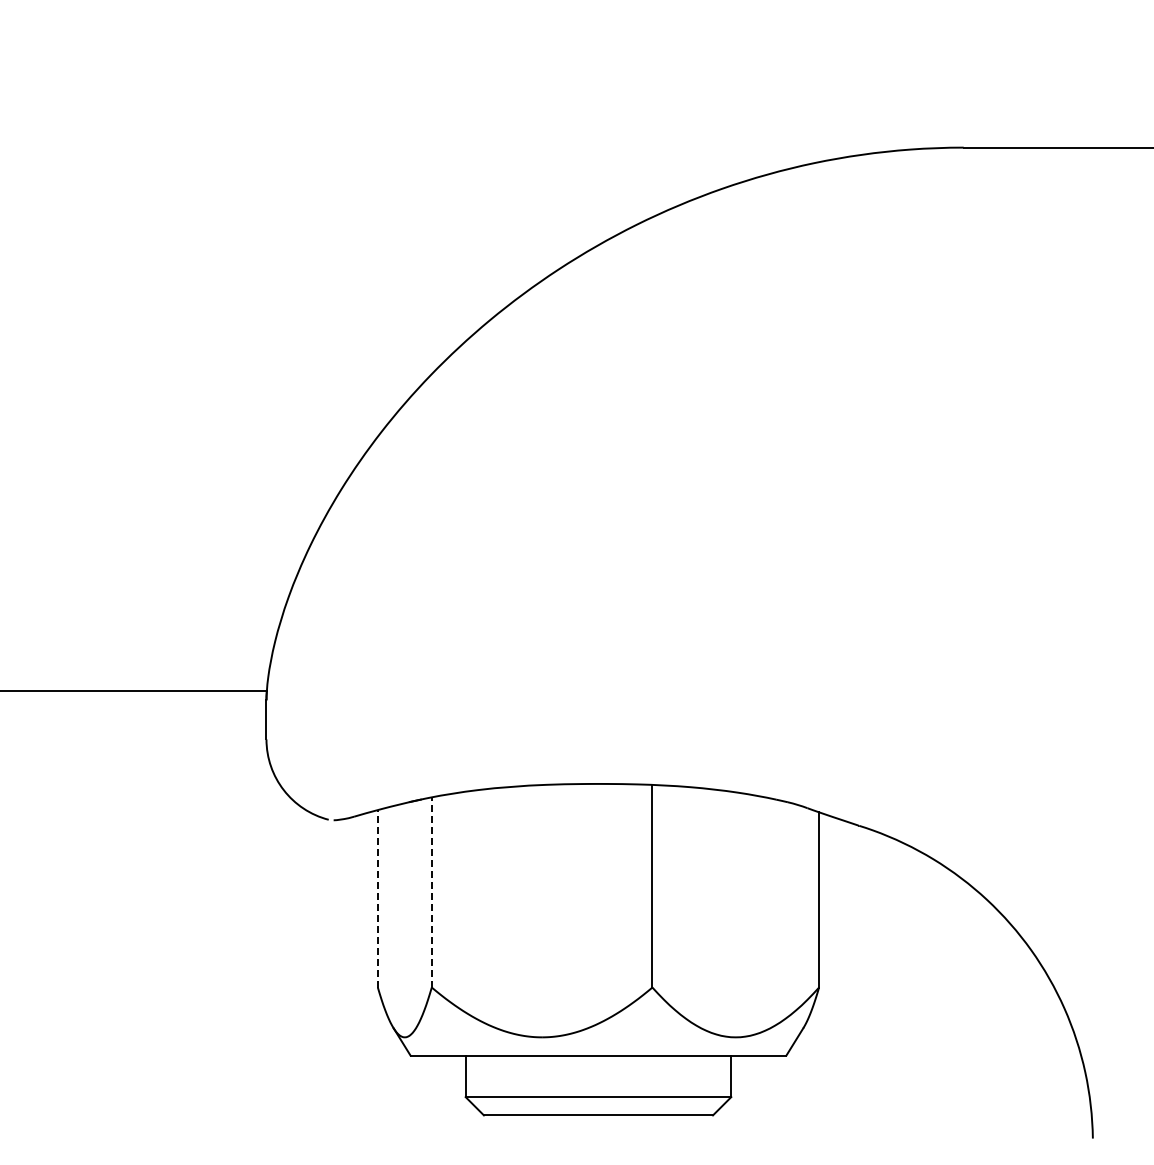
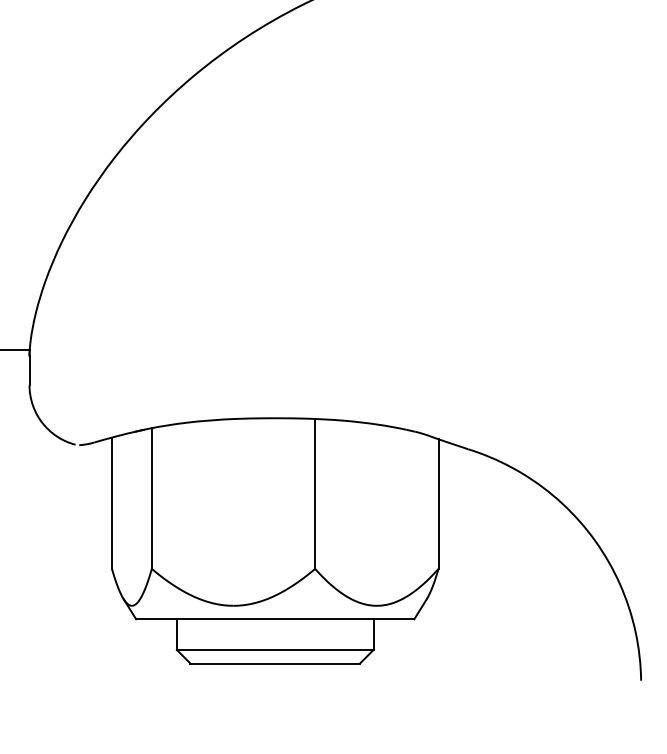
line: (431, 891) -> (151, 497), dashed -> solid
line: (377, 898) -> (111, 503), dashed -> solid

